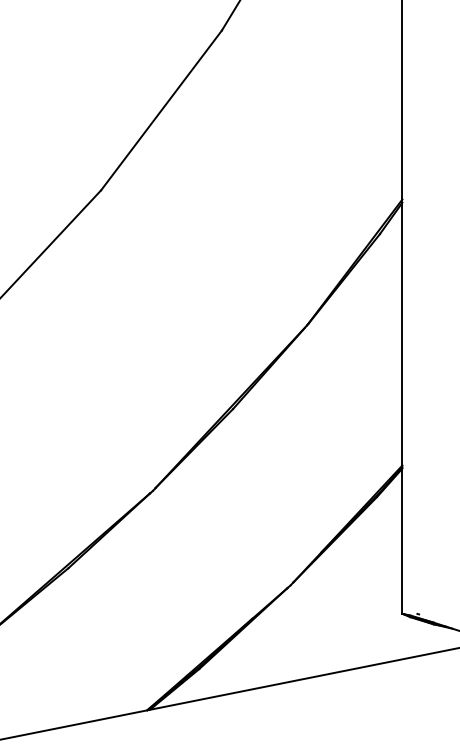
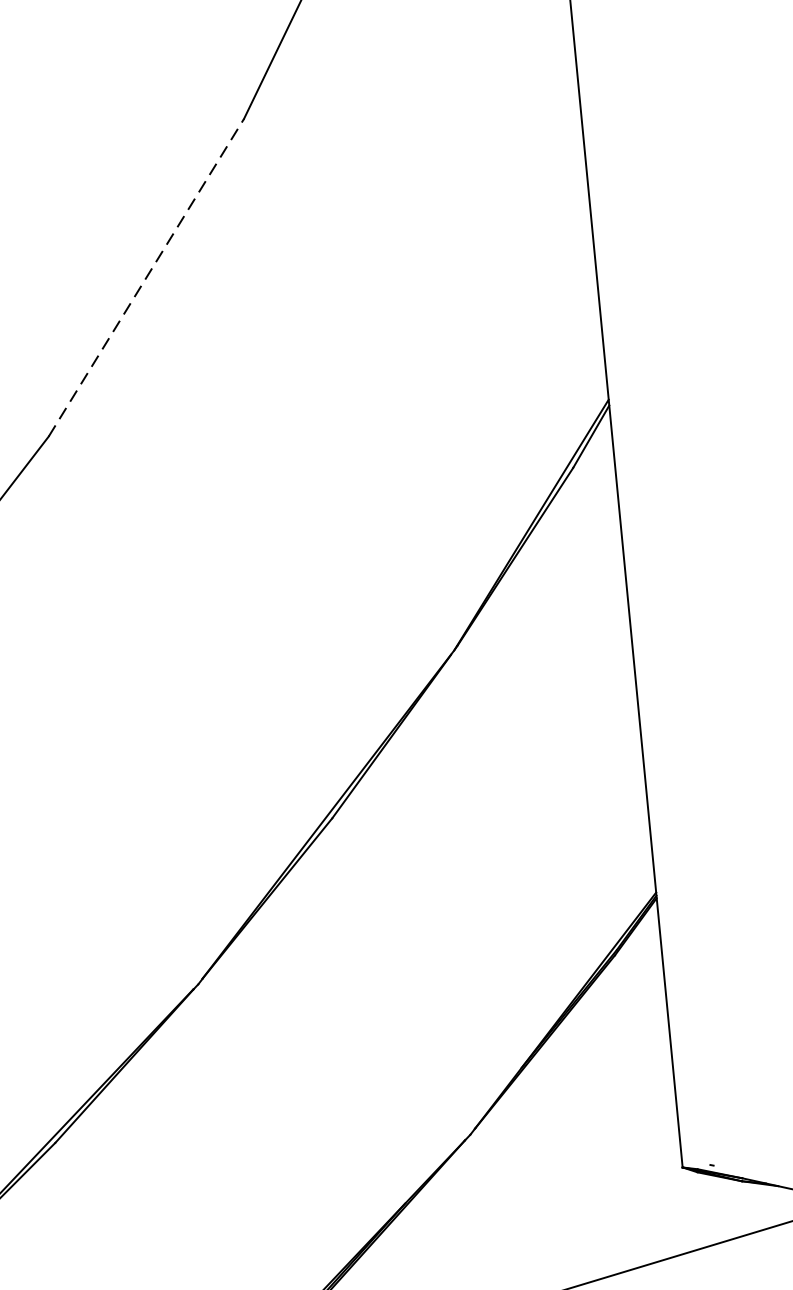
line: (161, 110) -> (146, 277), solid -> dashed

